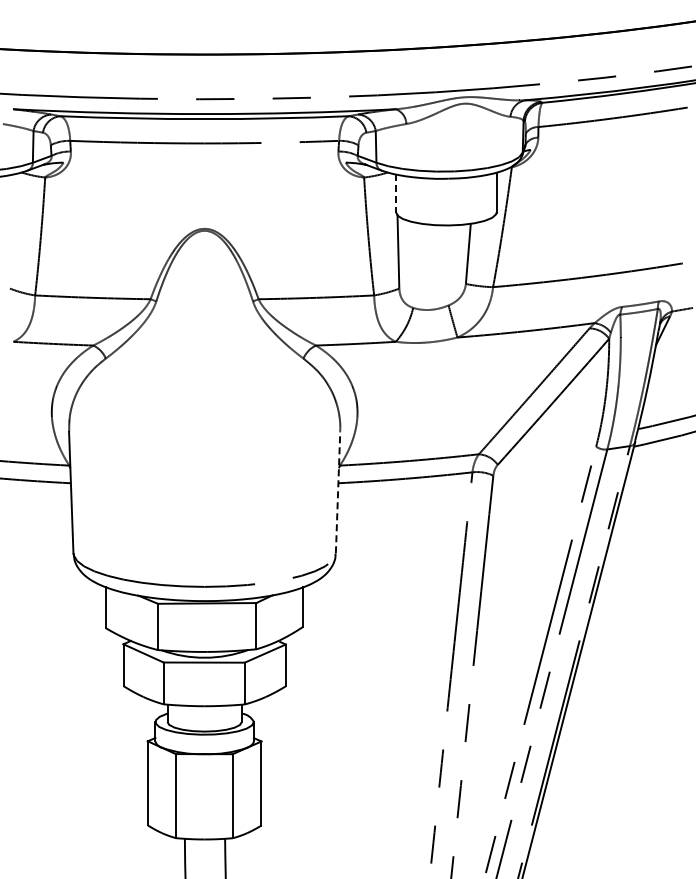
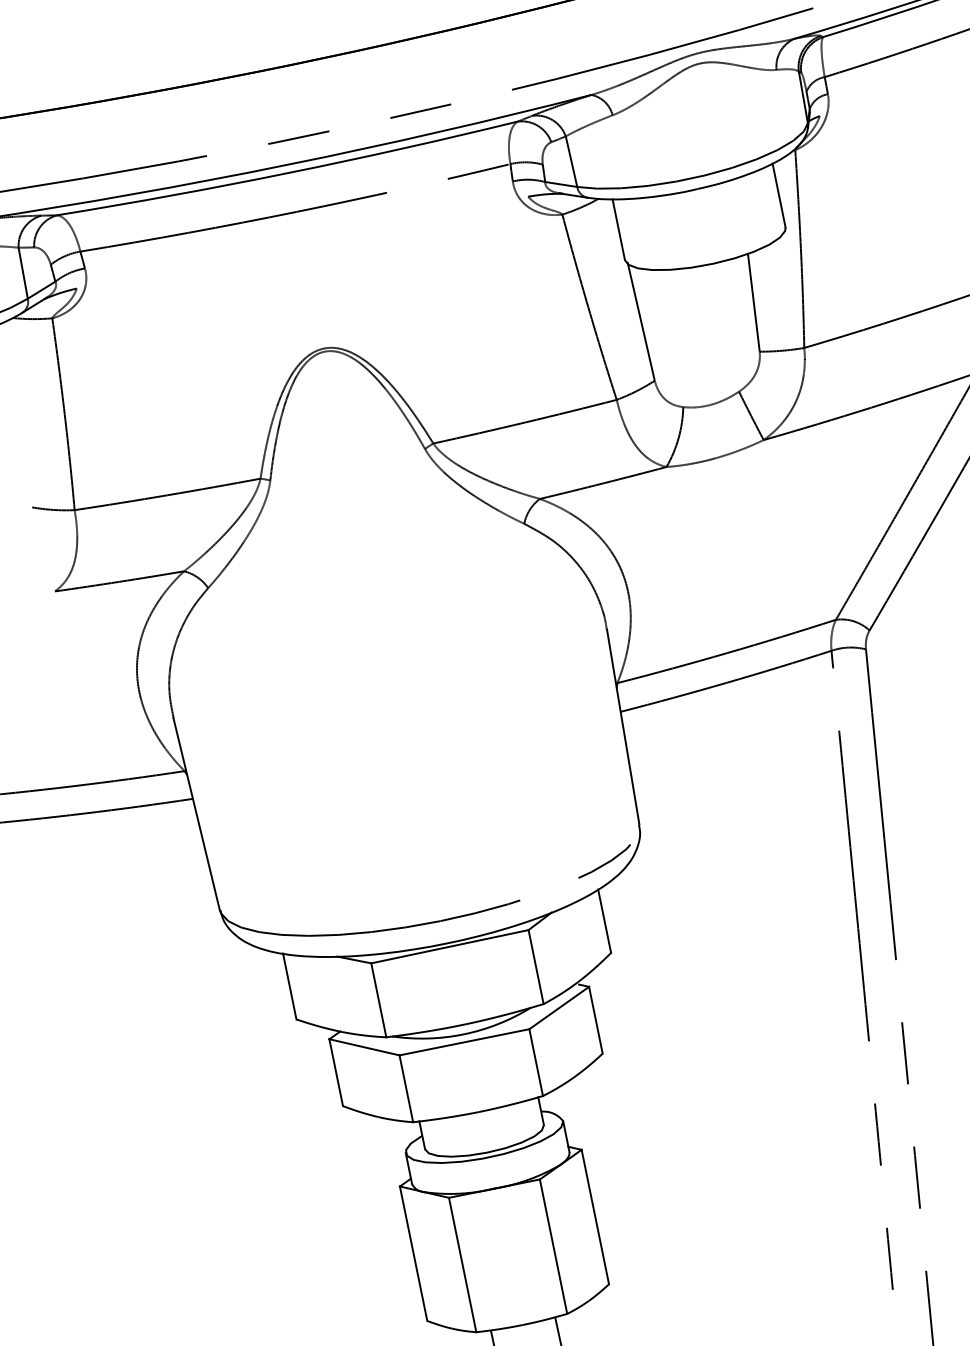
line: (396, 193) -> (619, 229), dashed -> solid
line: (338, 492) -> (623, 726), dashed -> solid

